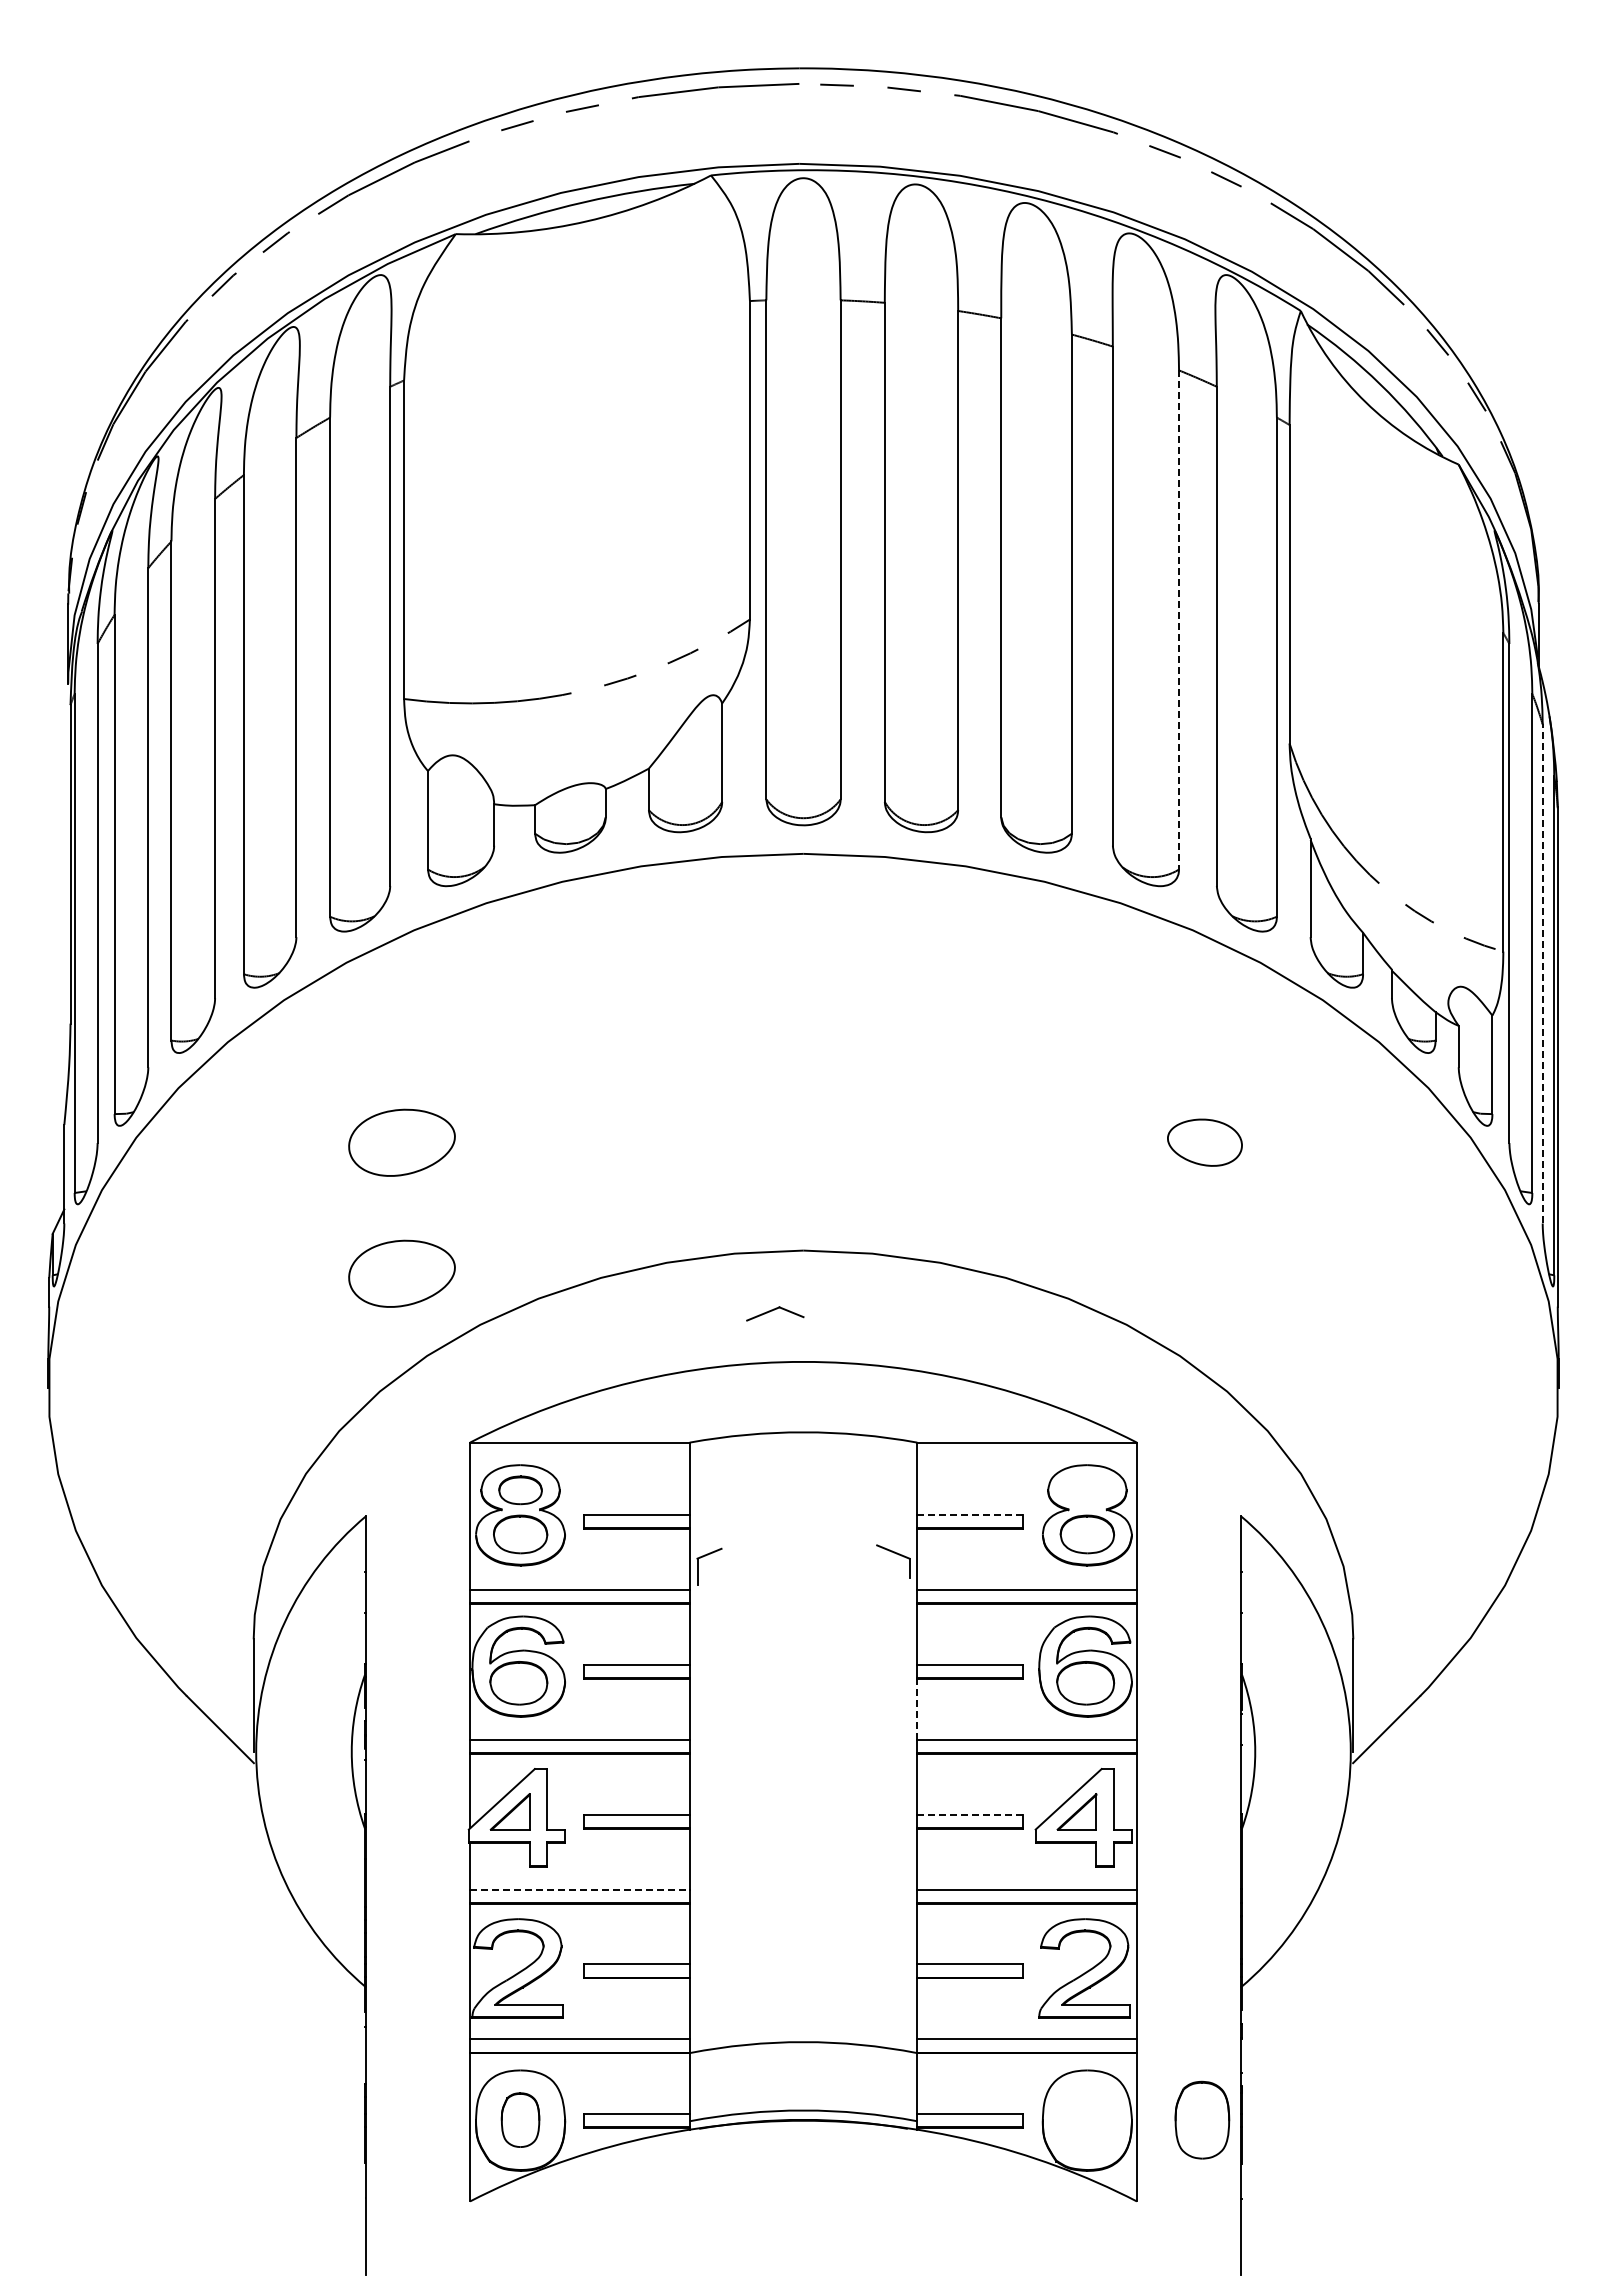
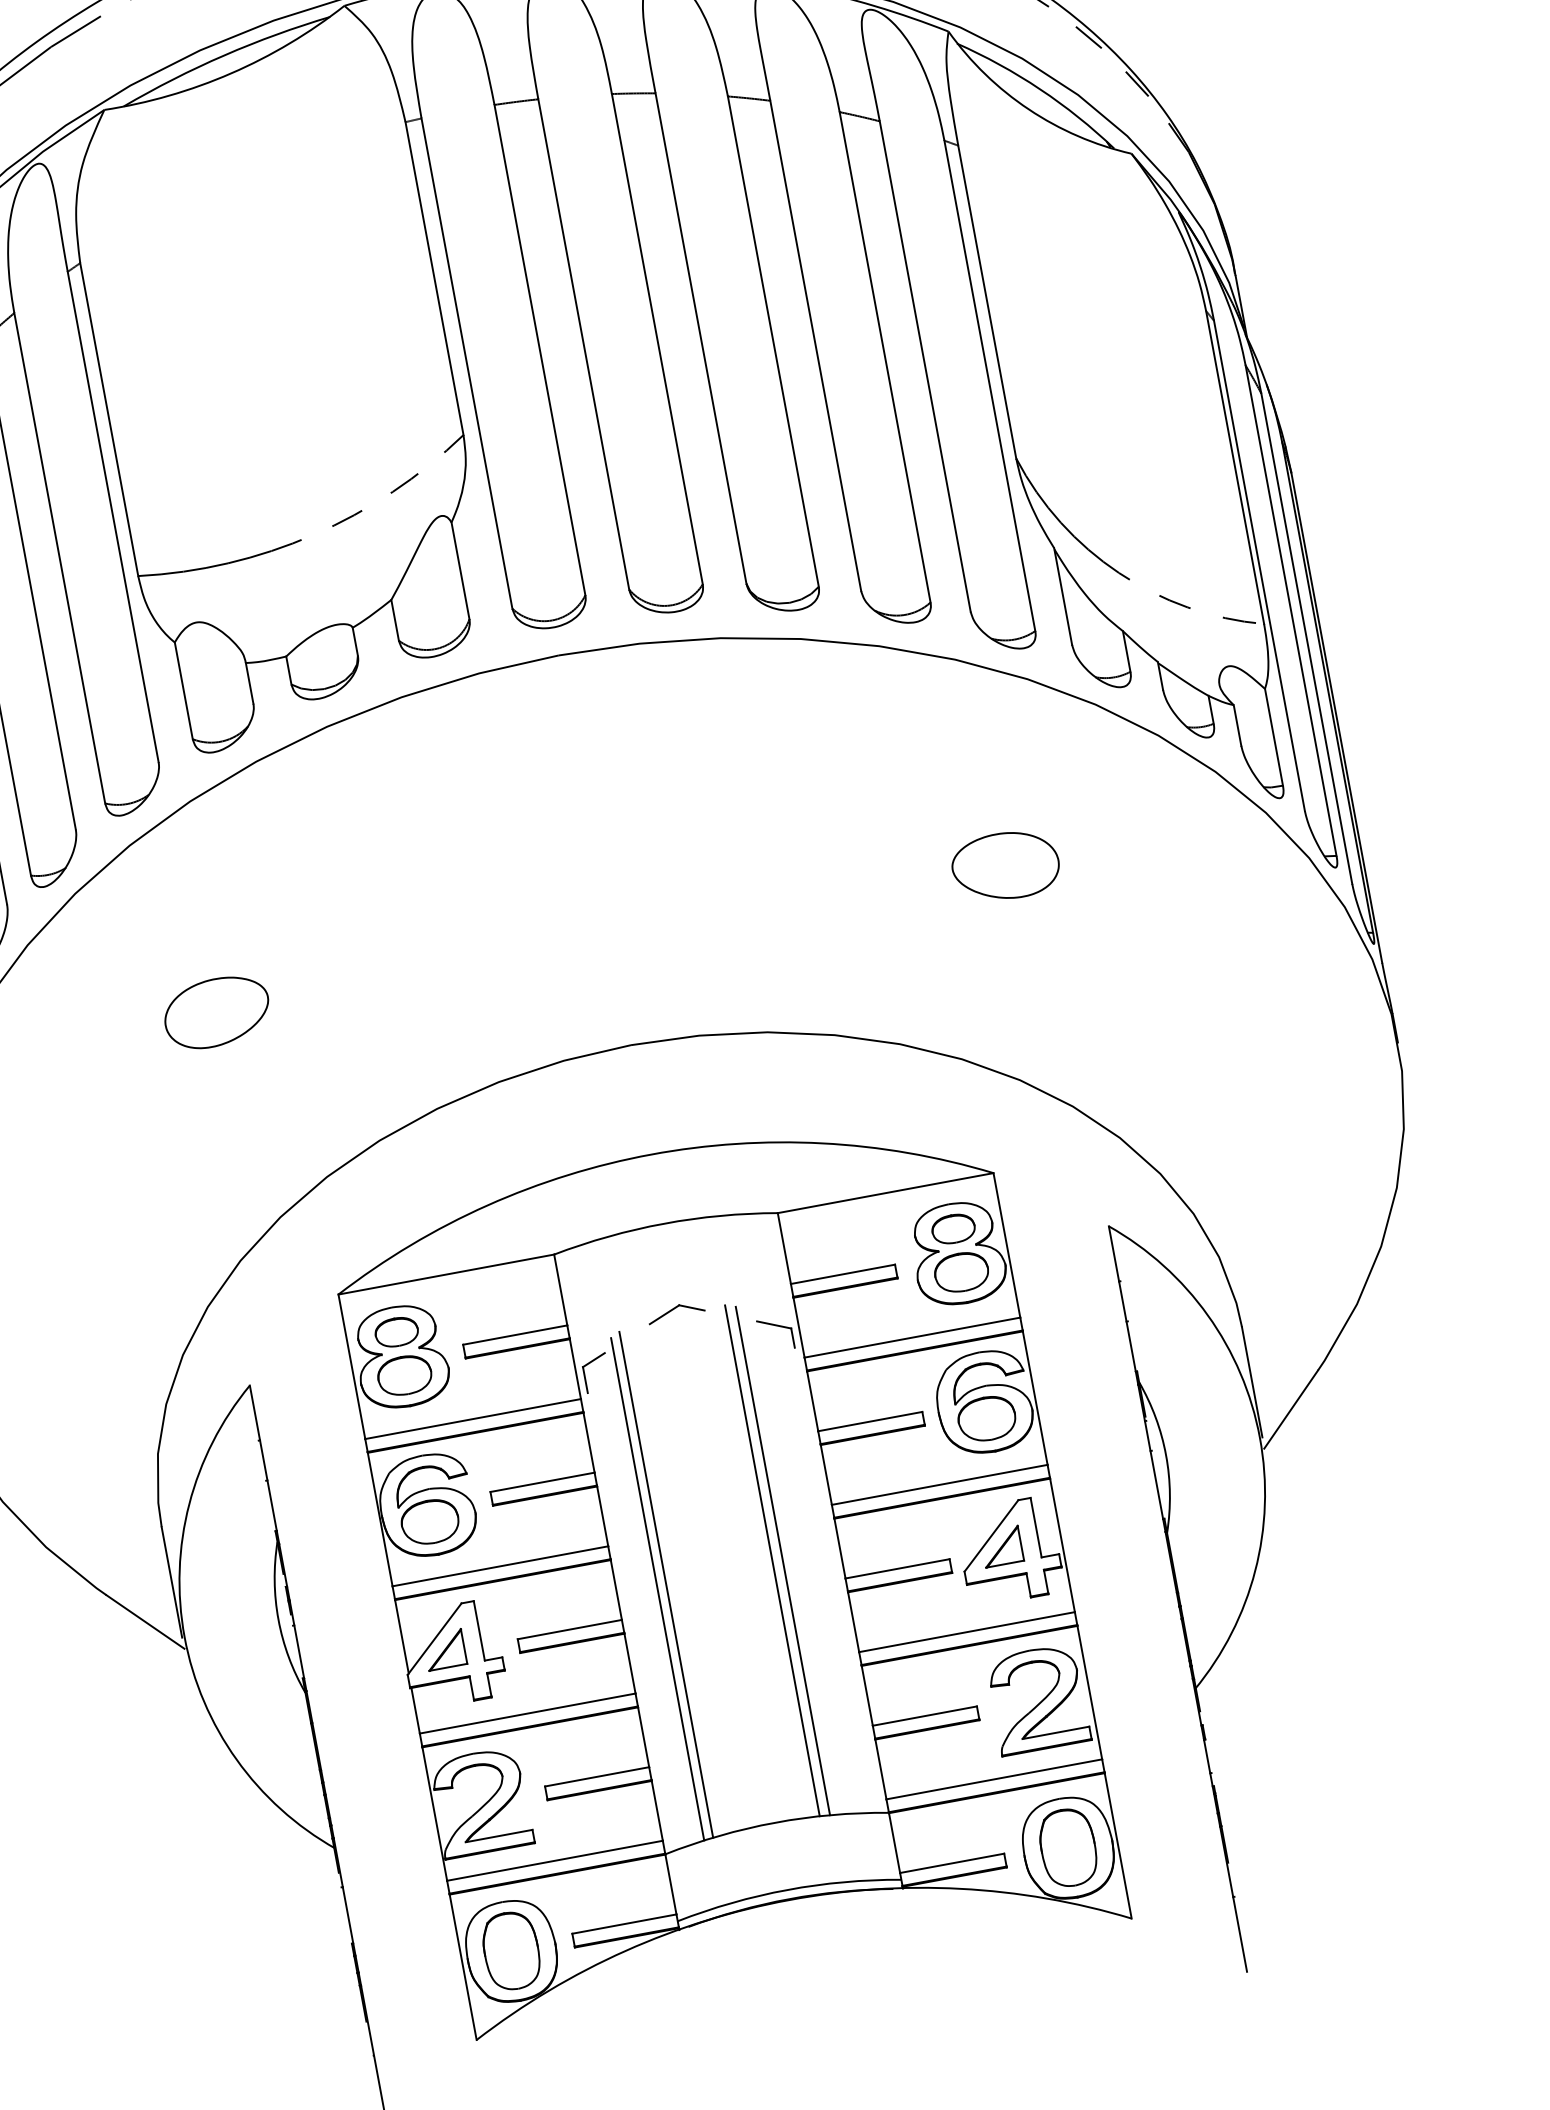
line: (1179, 619) -> (885, 356), dashed -> solid
line: (1542, 973) -> (1306, 638), dashed -> solid
part: (1204, 1142) -> (1005, 865), size x1.43
part: (401, 1273) -> (240, 1140), removed
part: (775, 1313) -> (676, 1312), moved
part: (1087, 1490) -> (953, 1229), added
line: (970, 1514) -> (843, 1274), dashed -> solid
line: (917, 1708) -> (826, 1474), dashed -> solid
line: (848, 1783) -> (772, 1560), added
line: (858, 1785) -> (782, 1560), added
line: (739, 1787) -> (665, 1584), added
line: (730, 1790) -> (657, 1588), added
line: (970, 1814) -> (897, 1568), dashed -> solid
line: (579, 1889) -> (527, 1713), dashed -> solid
part: (520, 2119) -> (511, 1950), size x1.43
part: (1202, 2119) -> (1068, 1847), moved

